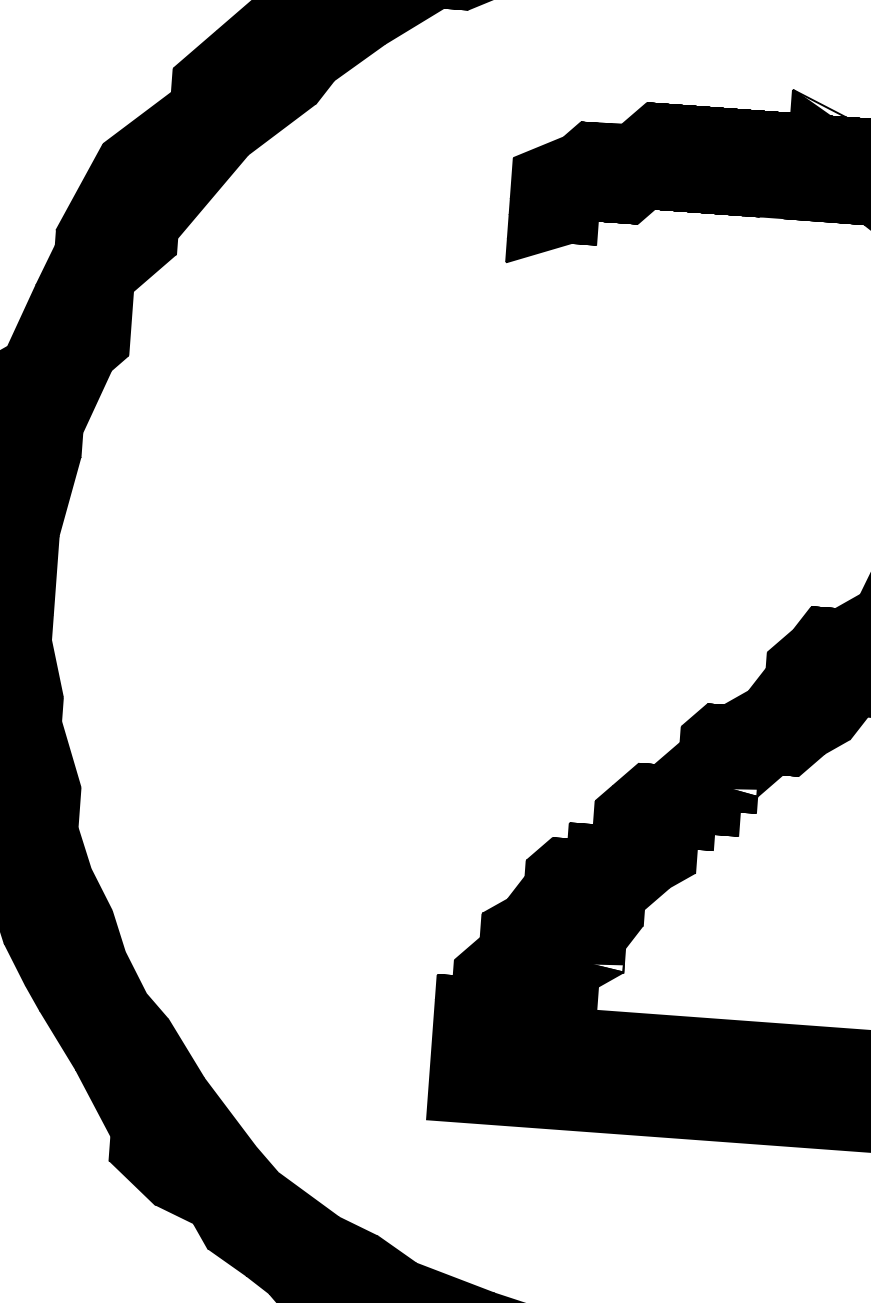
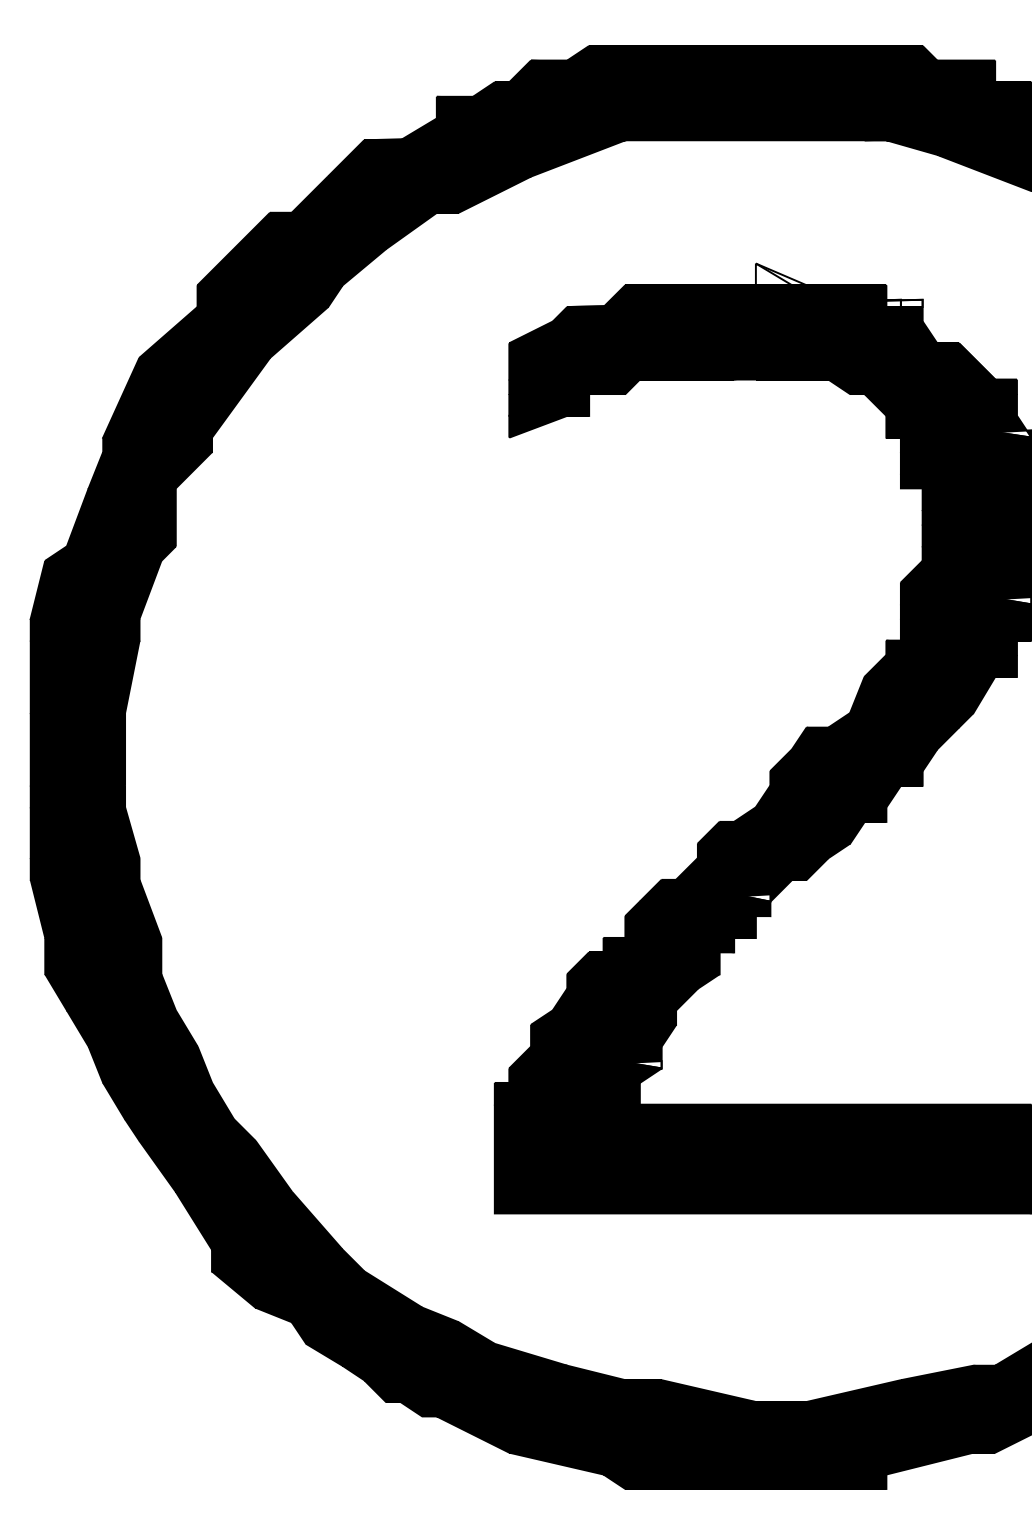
fill: (811, 103) -> (773, 274), removed

